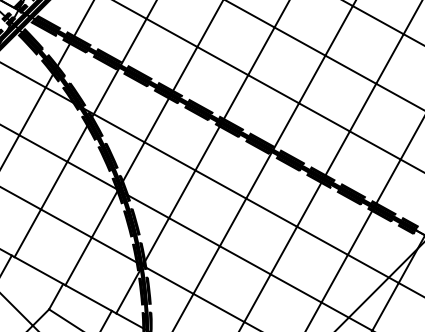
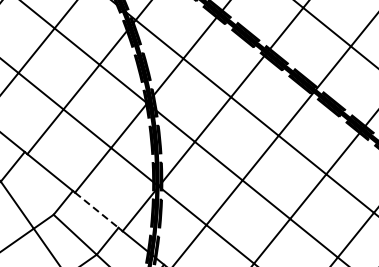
line: (88, 298) -> (96, 210), solid -> dashed

